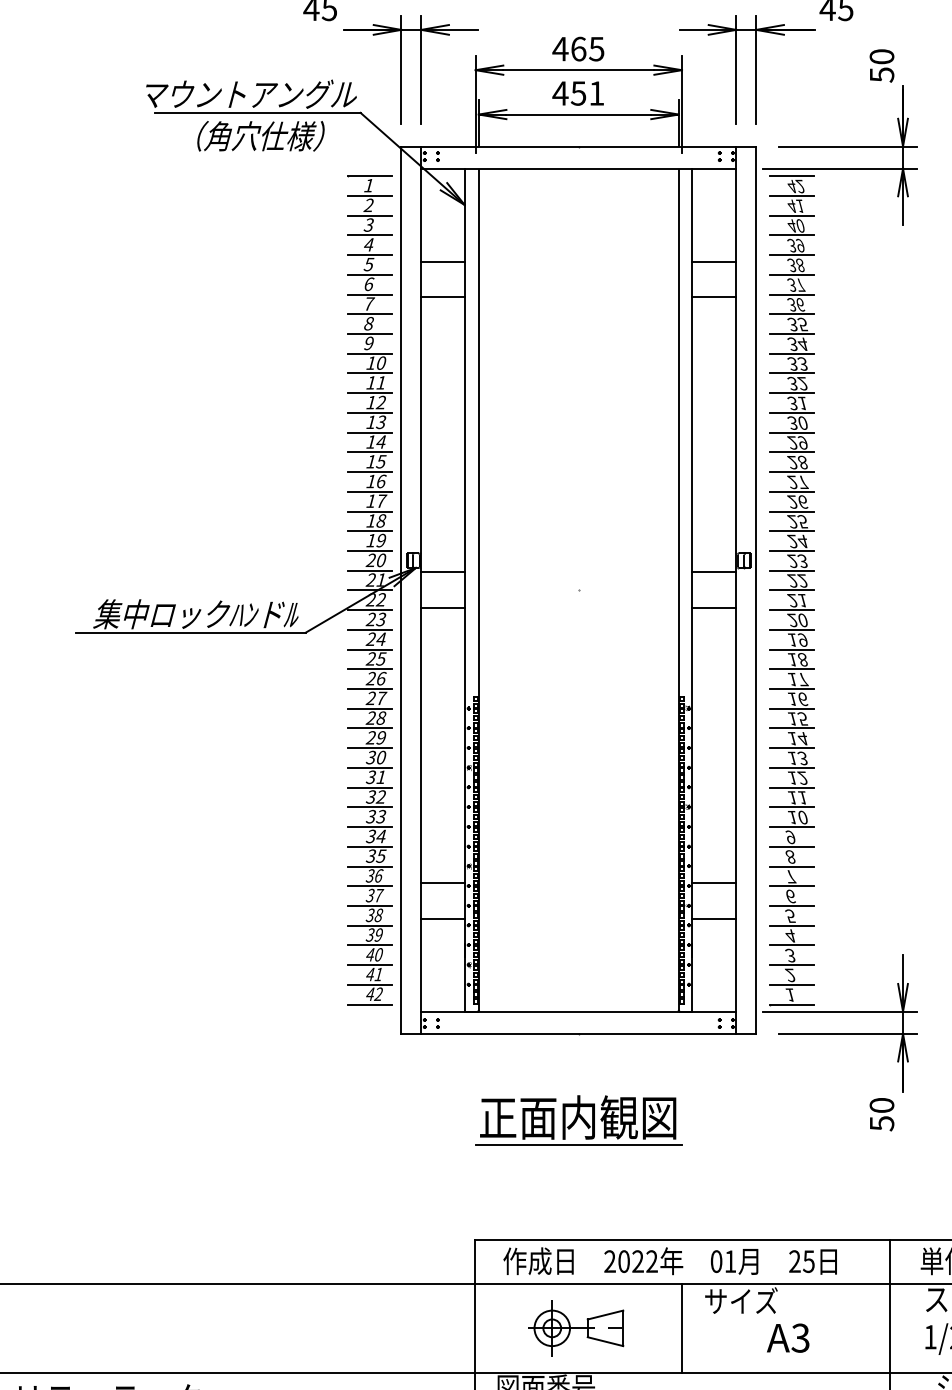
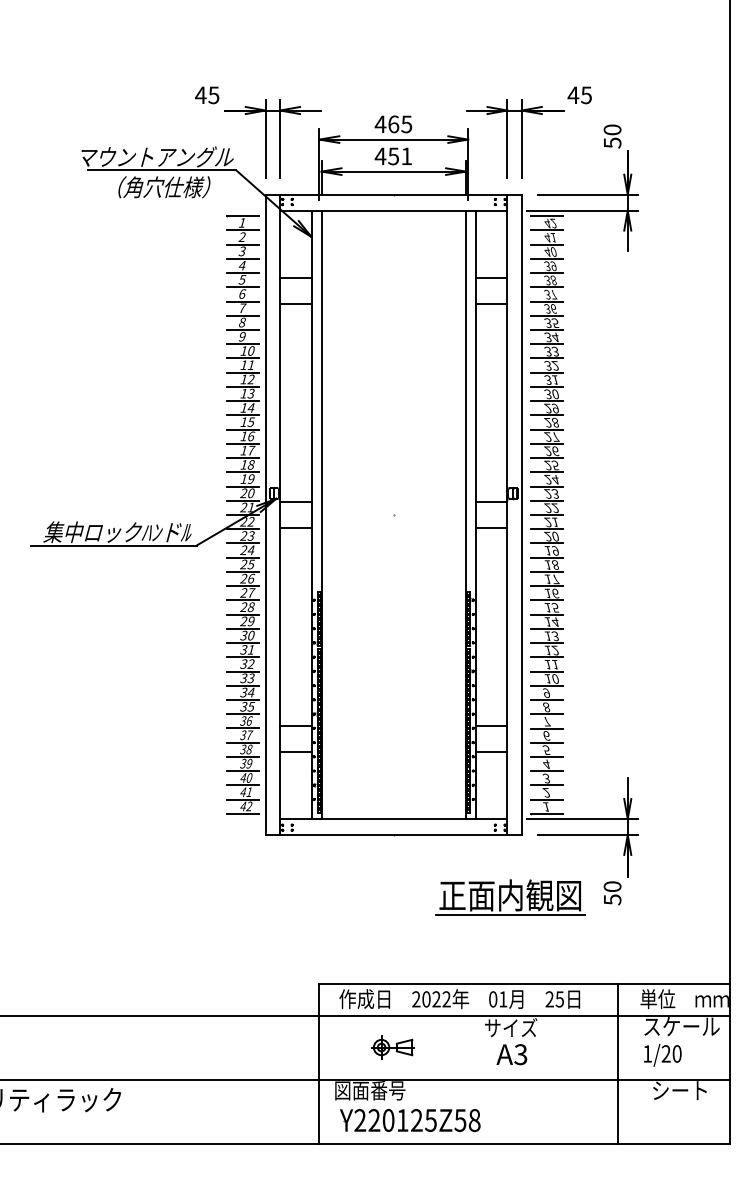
part: (578, 1120) -> (510, 897), moved
part: (575, 1328) -> (391, 1047), size x0.6
line: (682, 1328) -> (468, 1047), removed
text: (787, 1337) -> (511, 1054), moved

